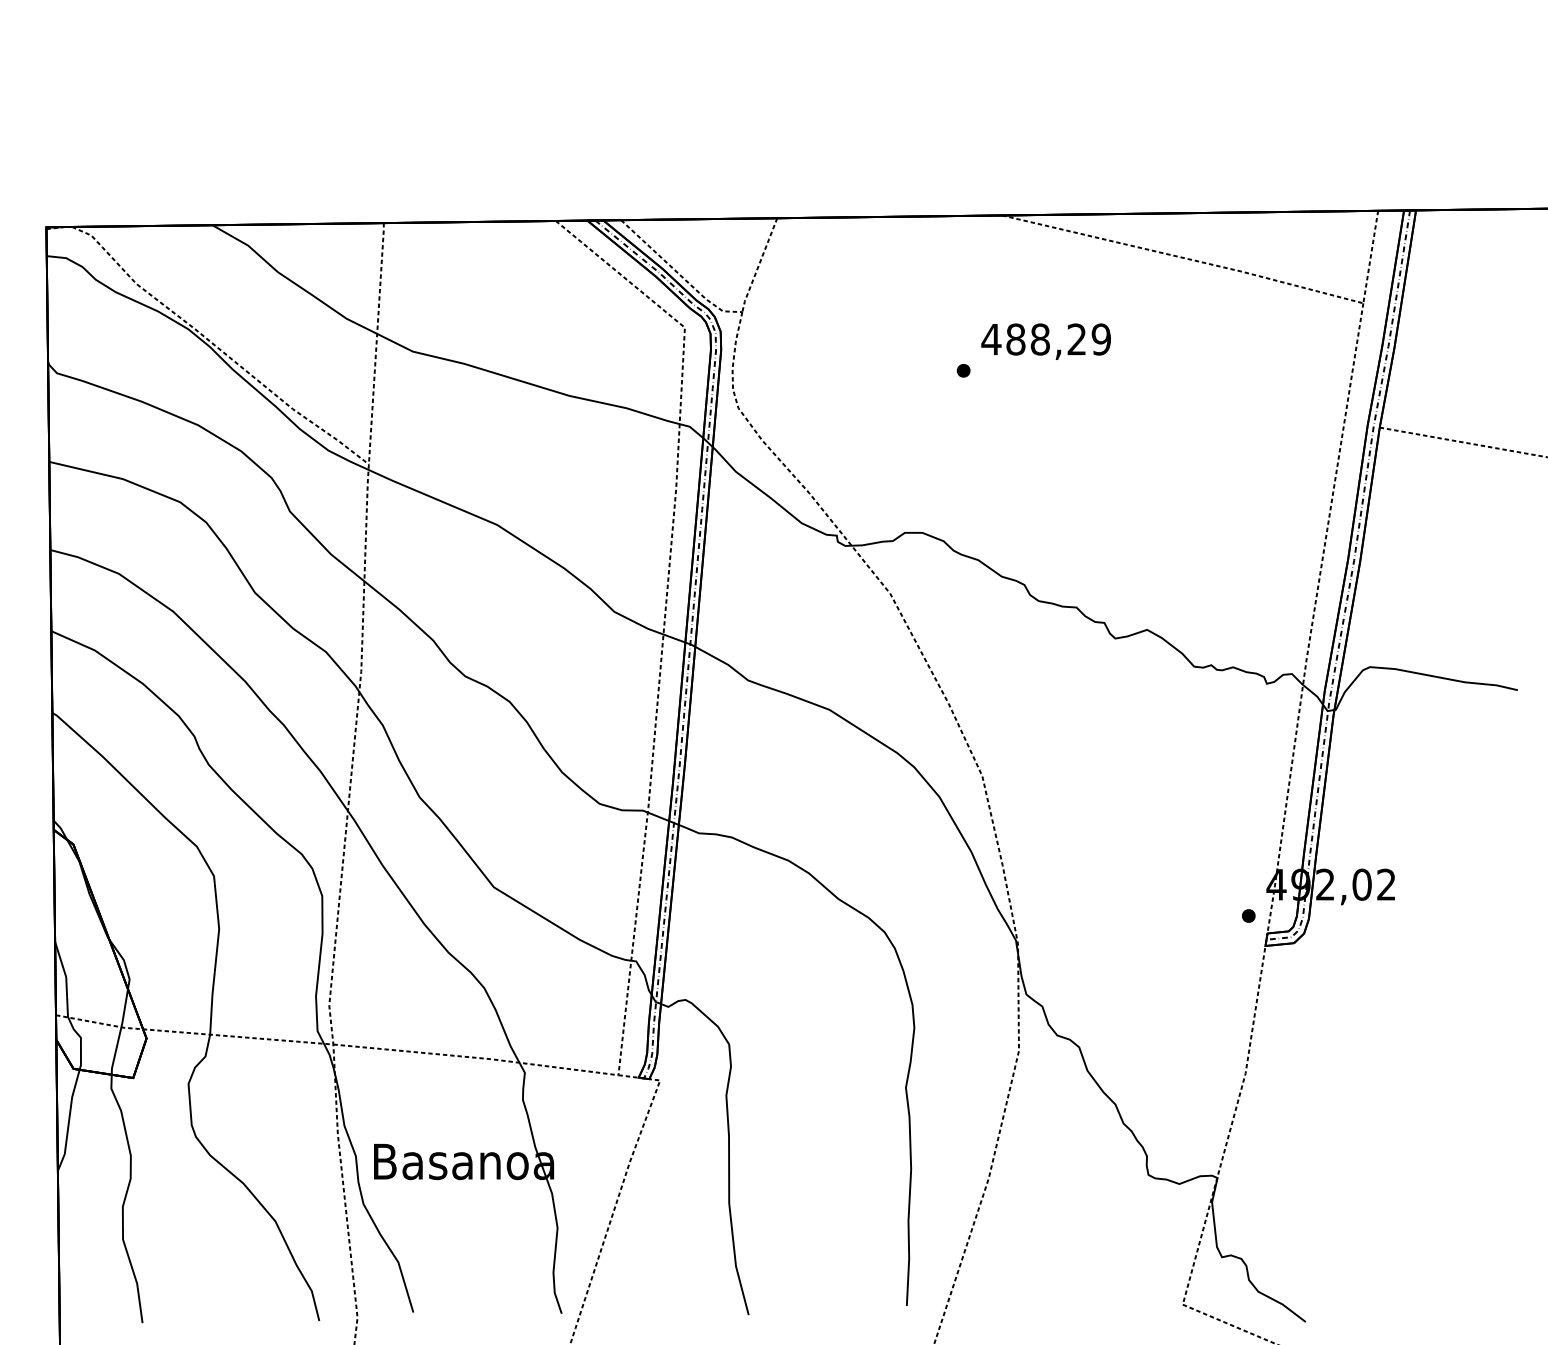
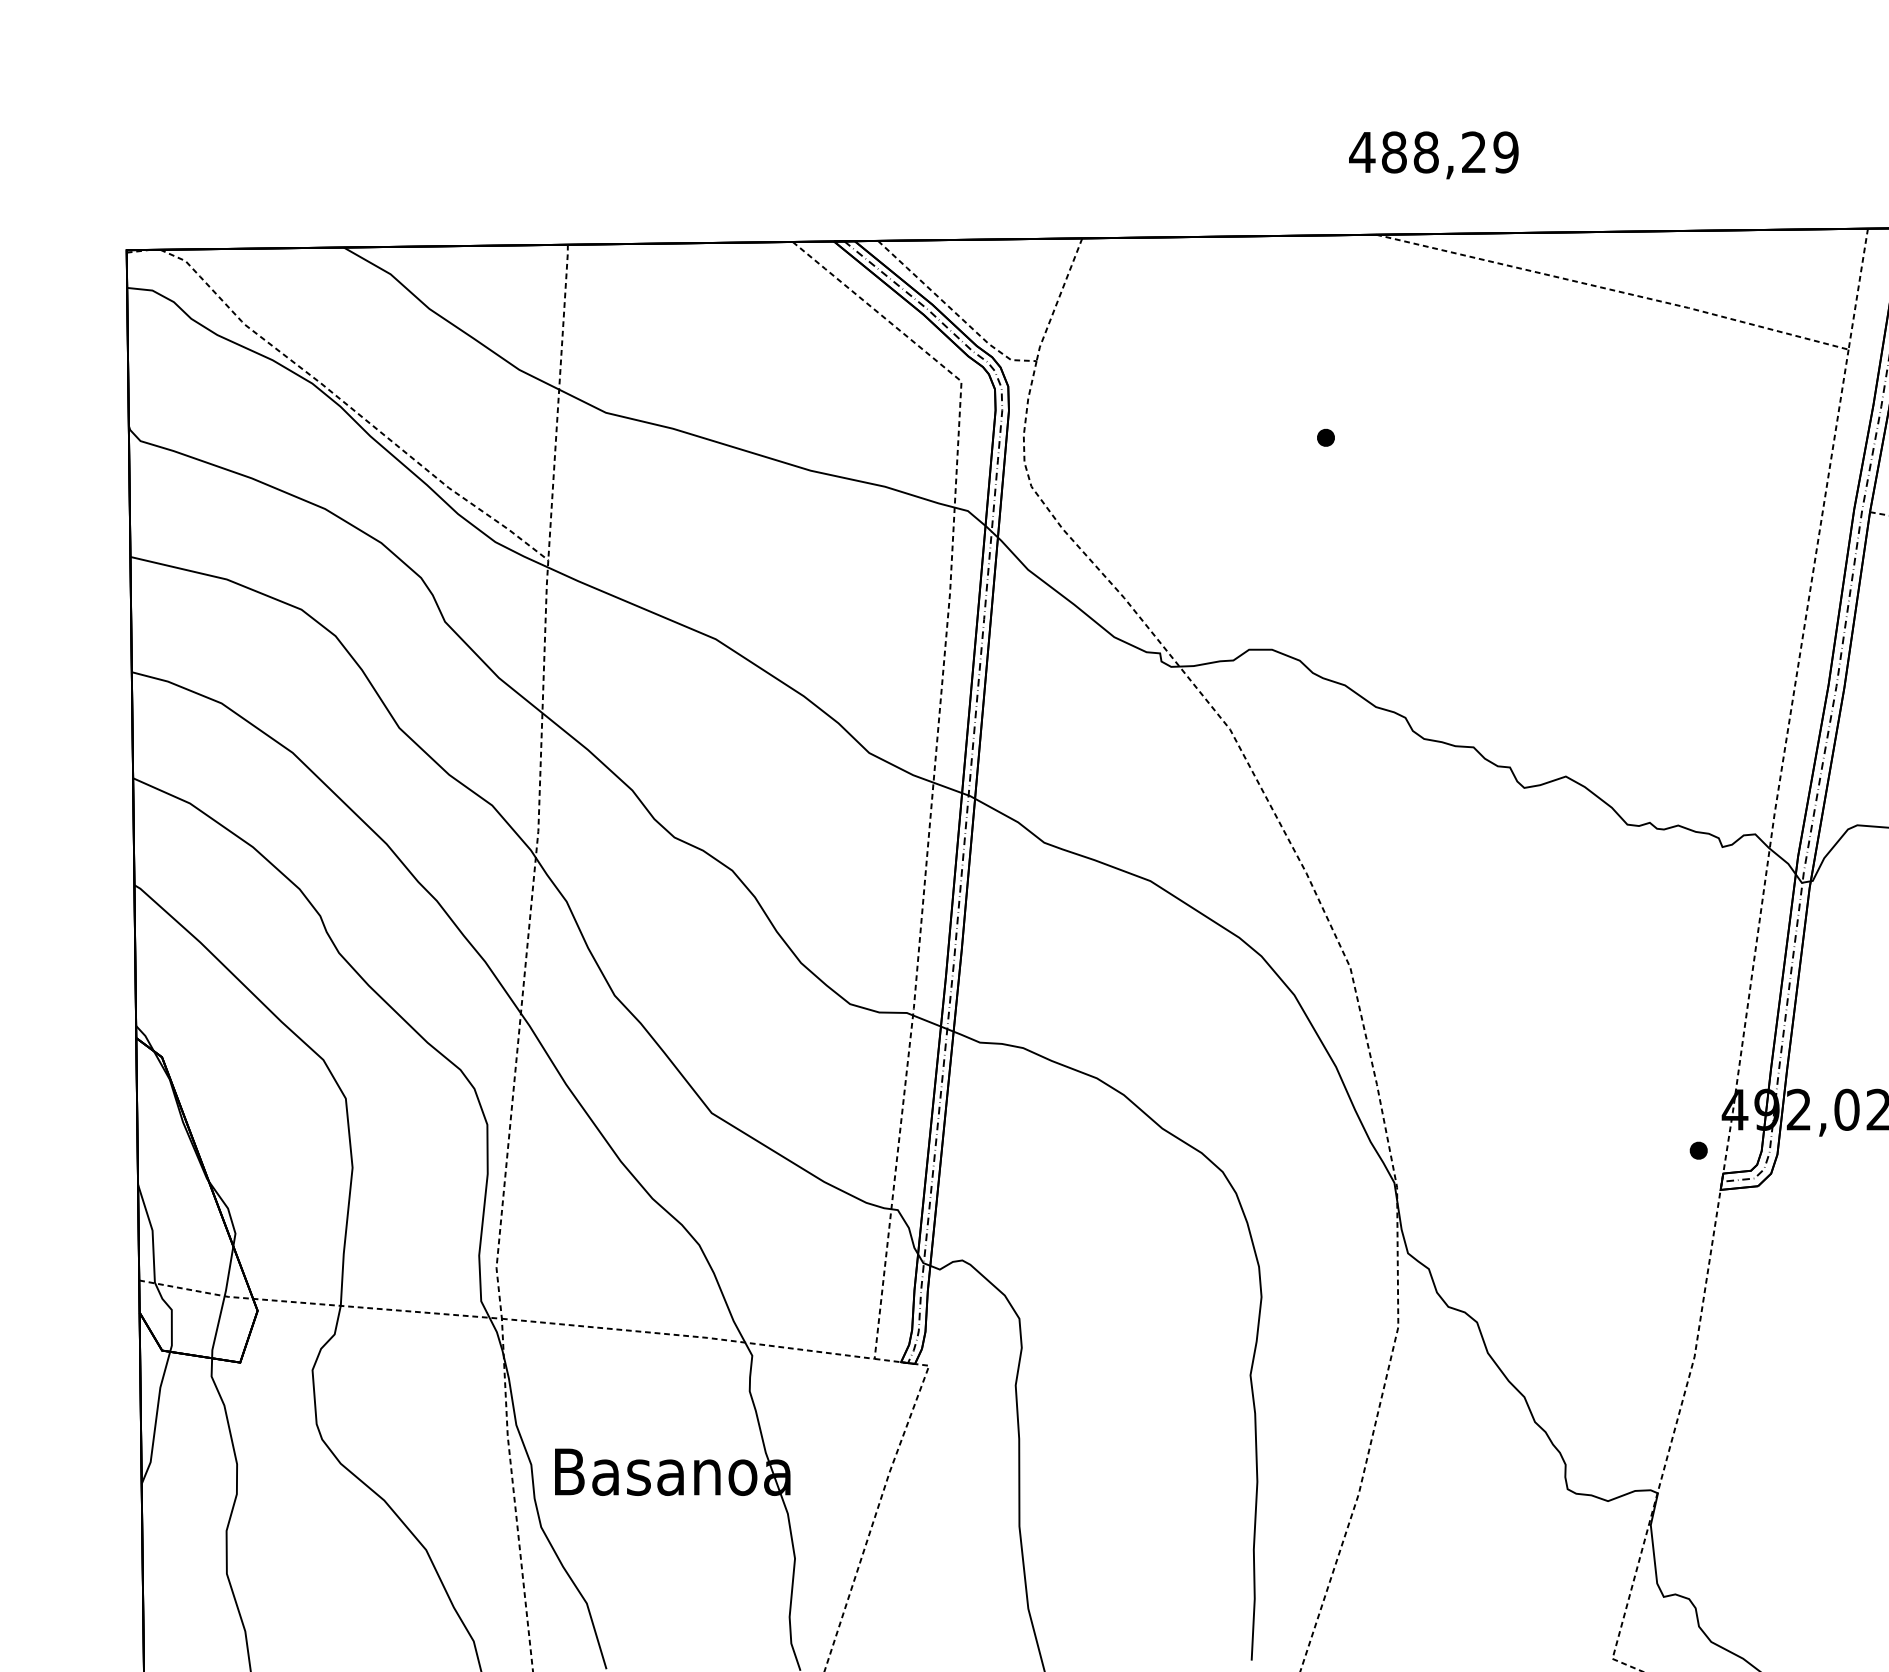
text: (1045, 341) -> (1432, 155), moved

